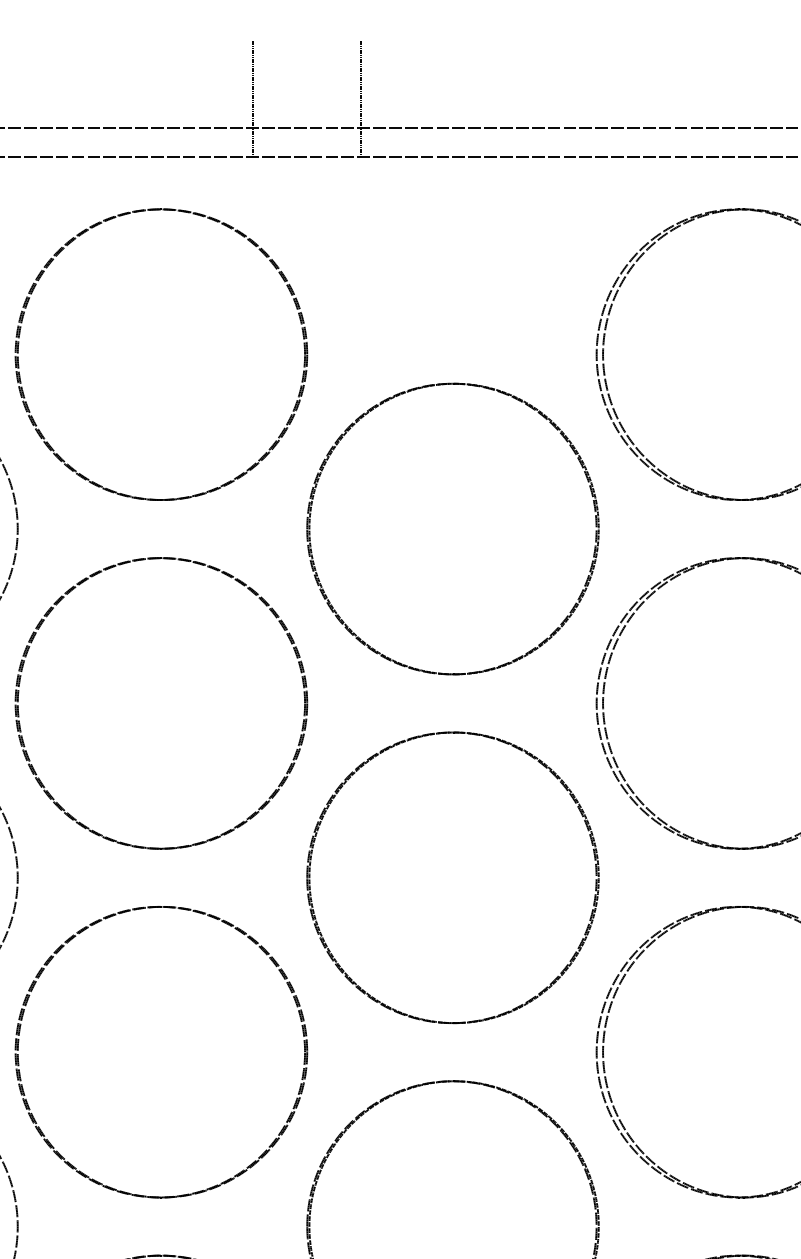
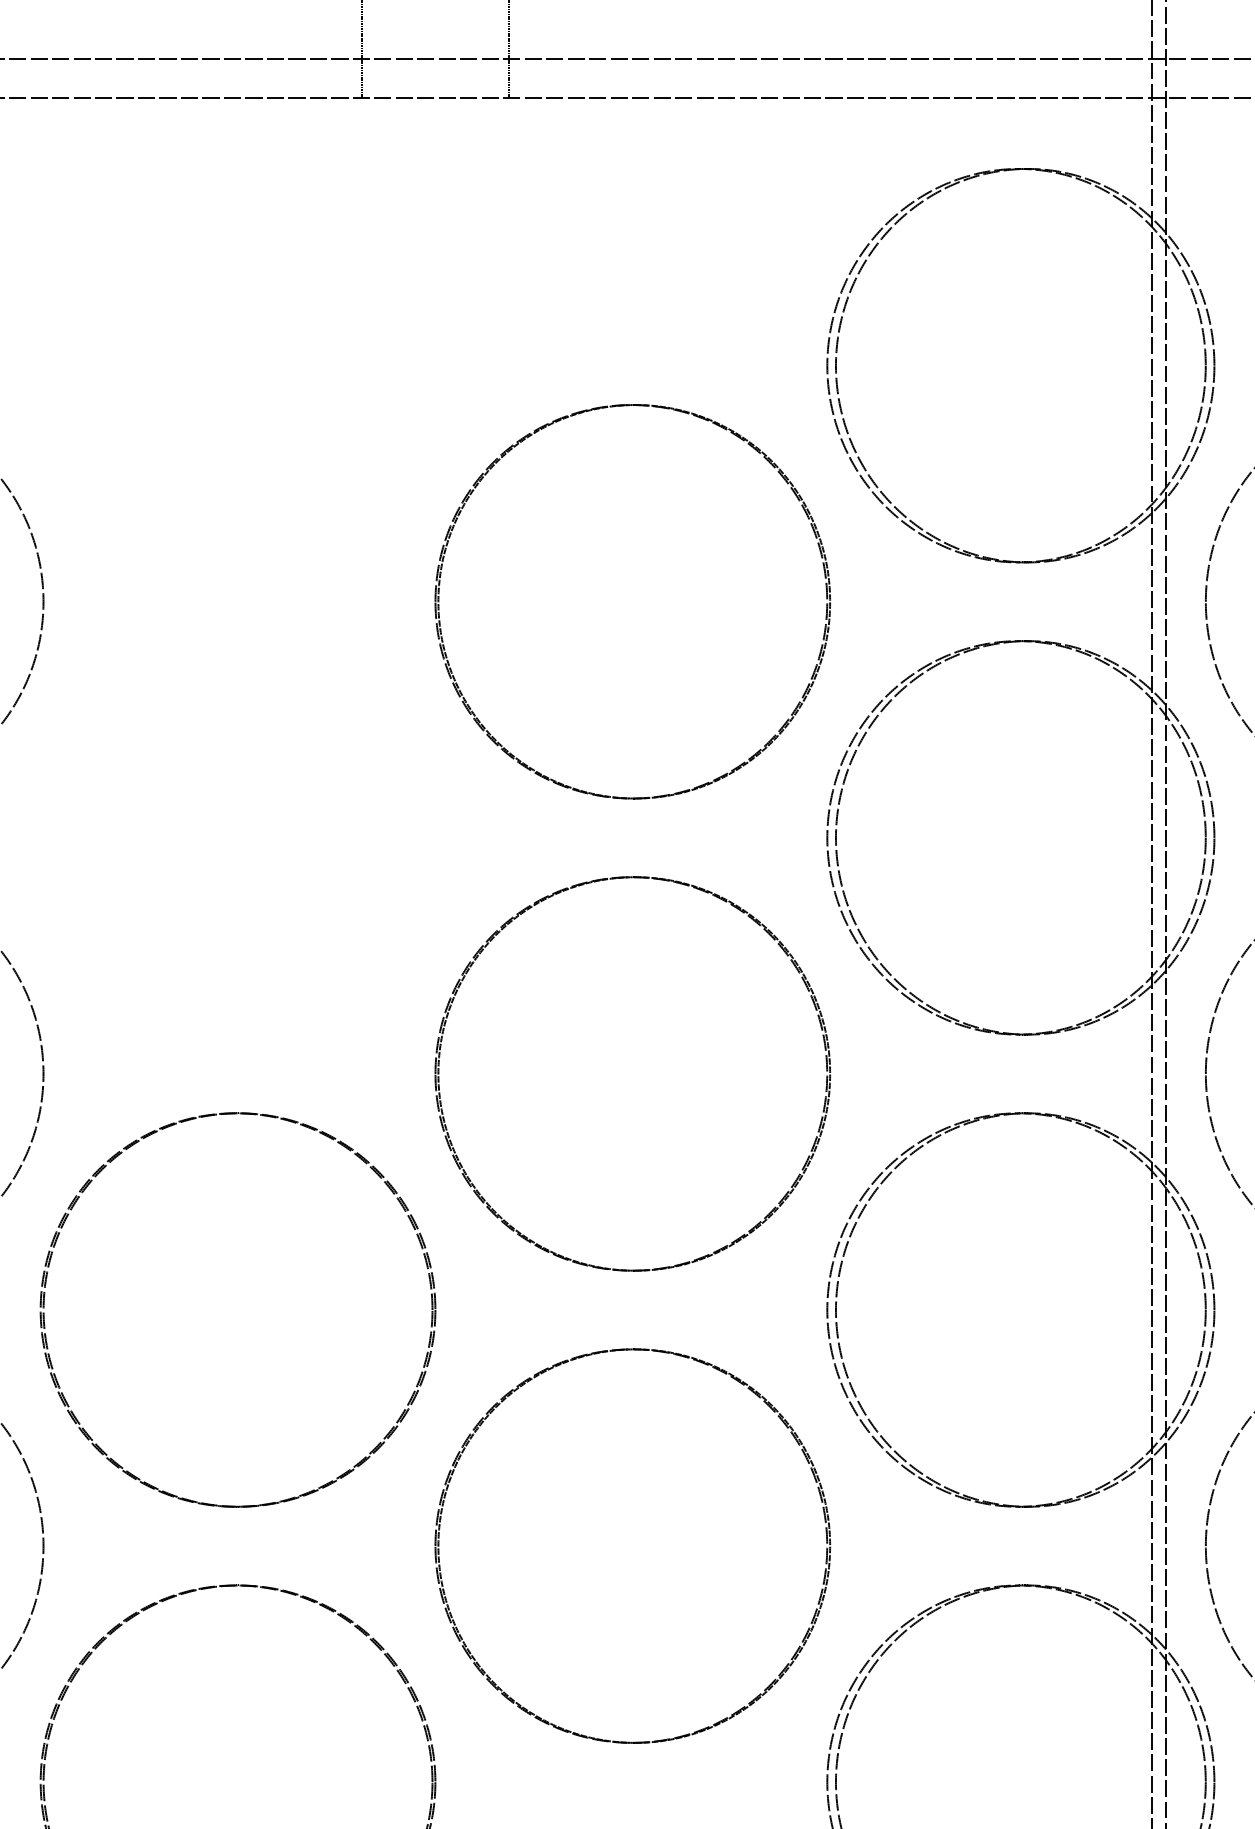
part: (19, 343) -> (45, 350), removed
part: (19, 692) -> (45, 822), removed

